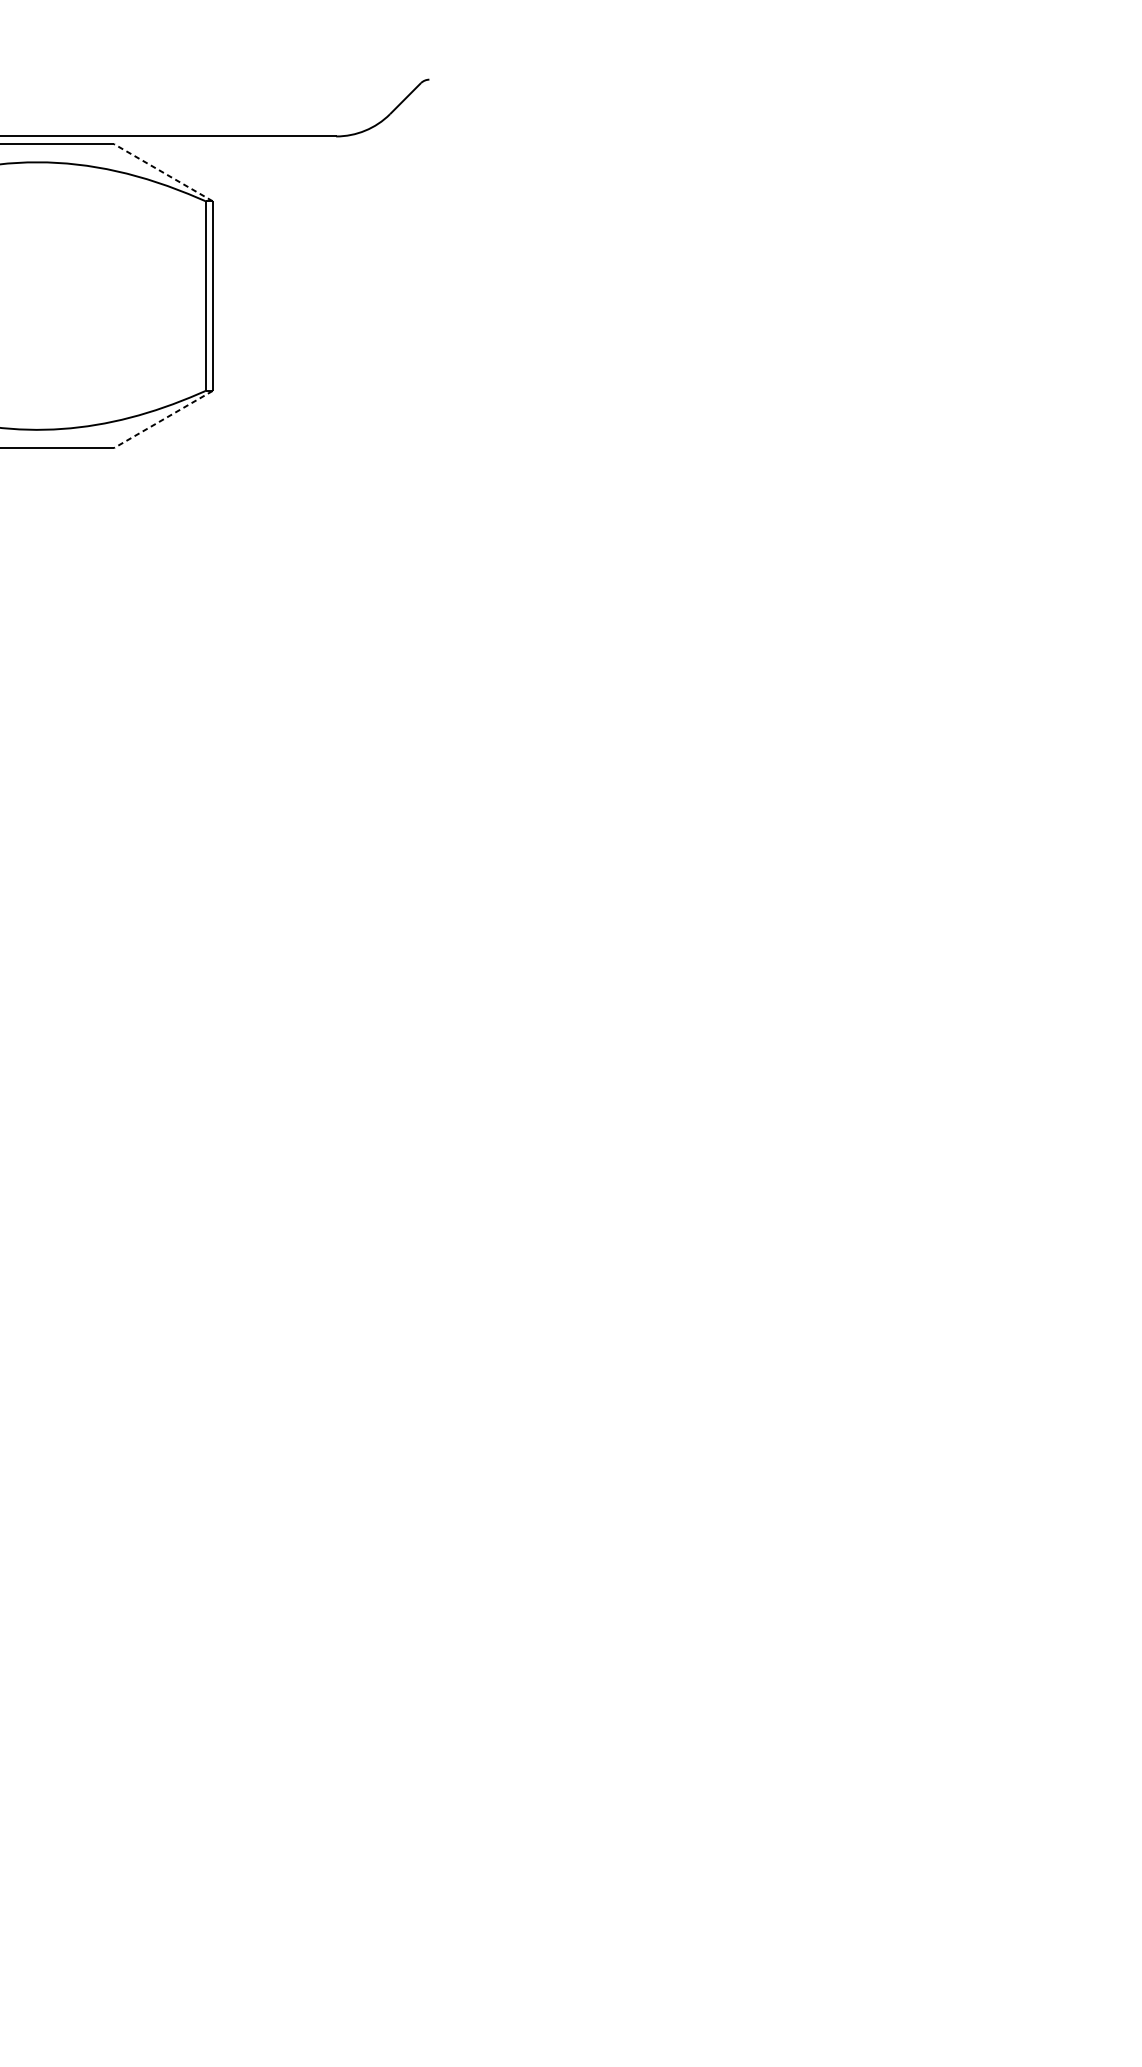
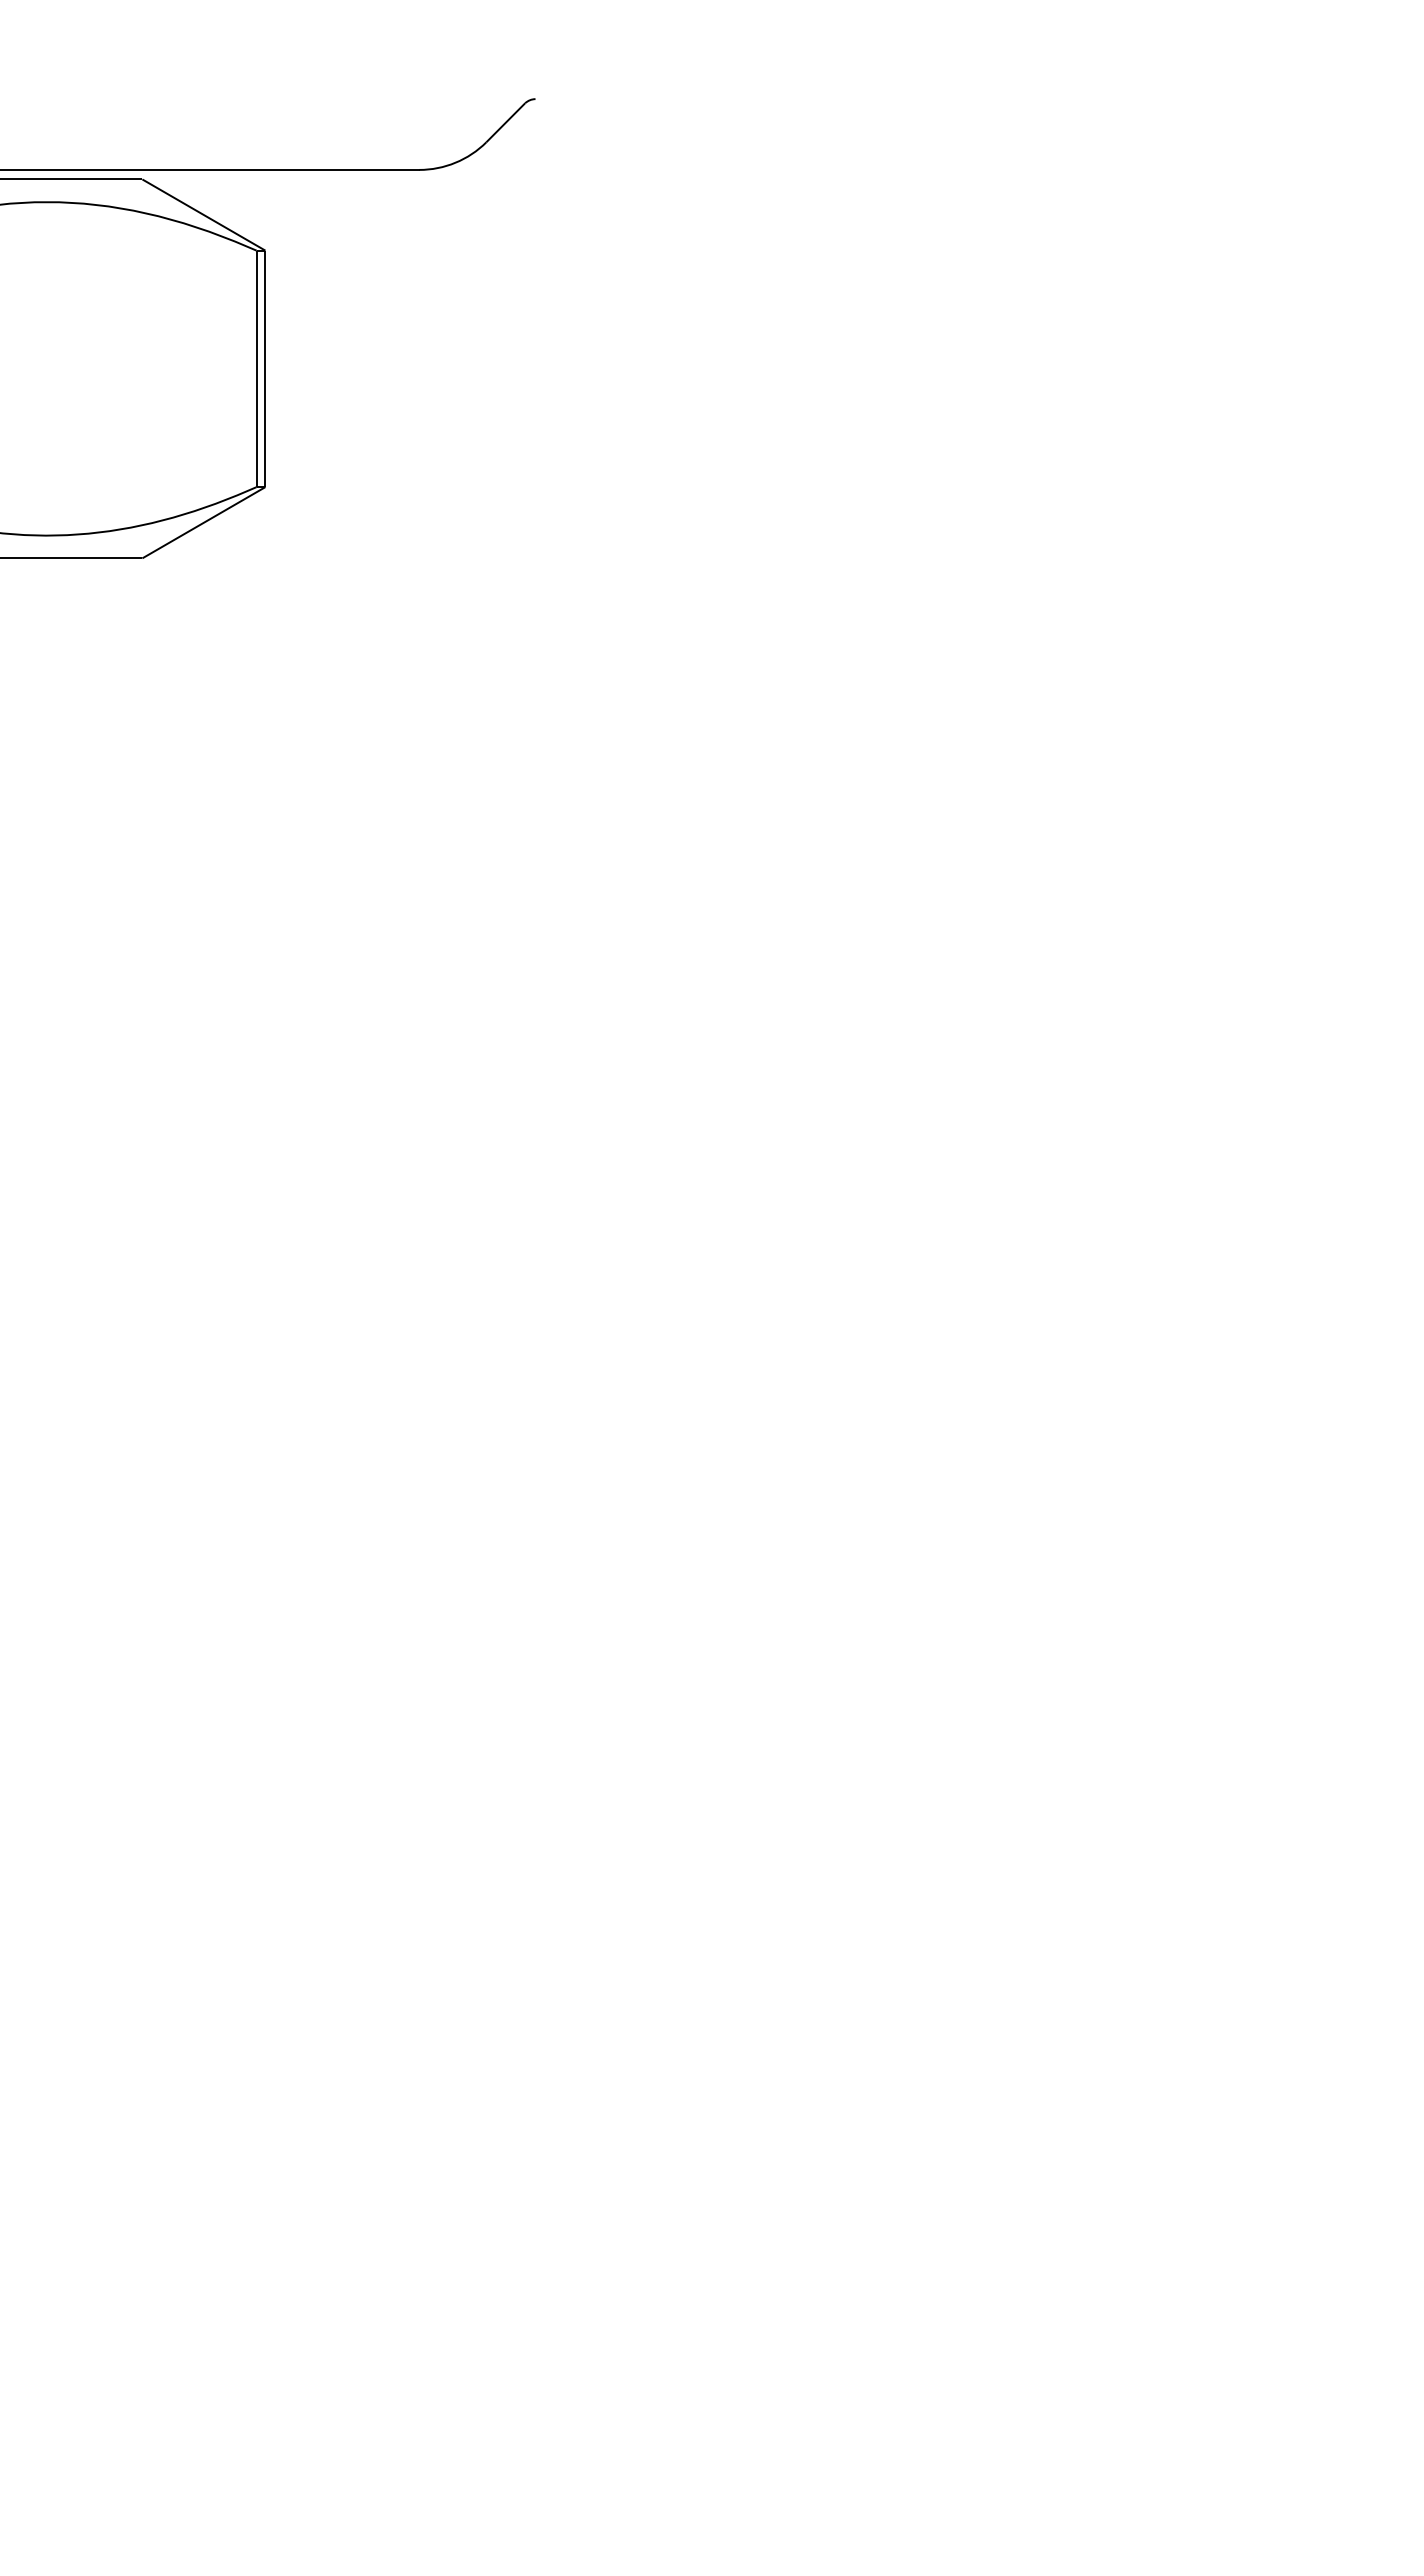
line: (163, 172) -> (203, 214), dashed -> solid
line: (163, 420) -> (203, 523), dashed -> solid

